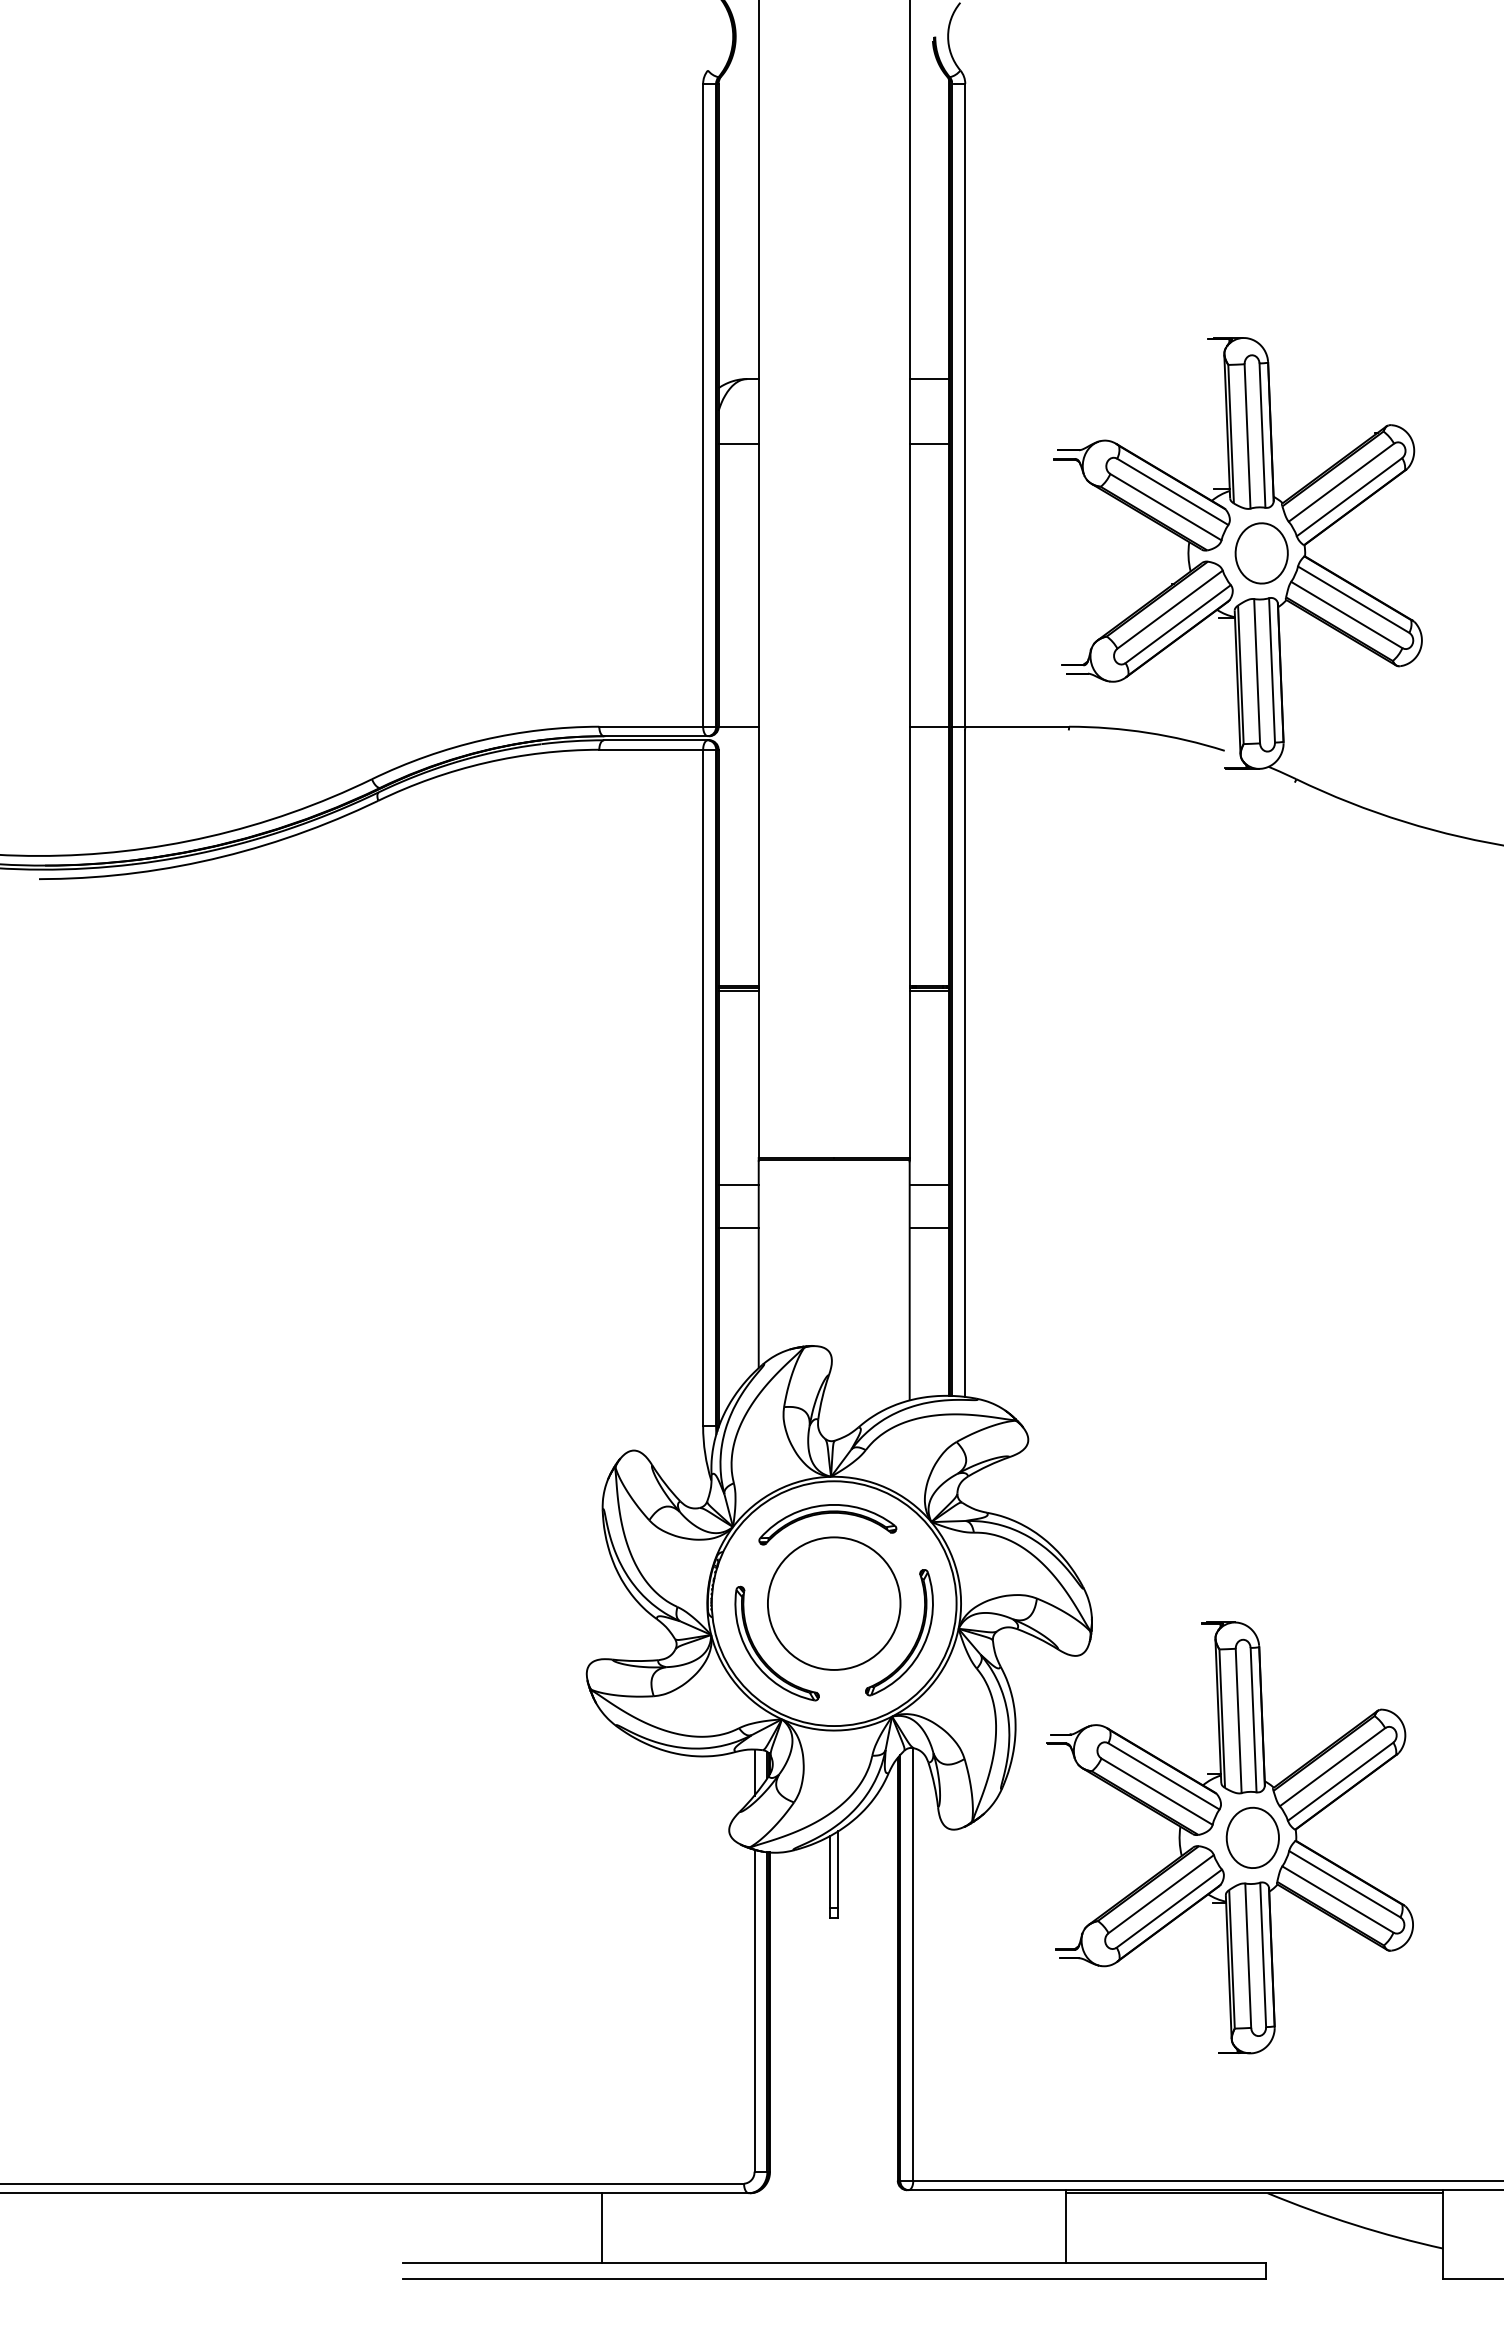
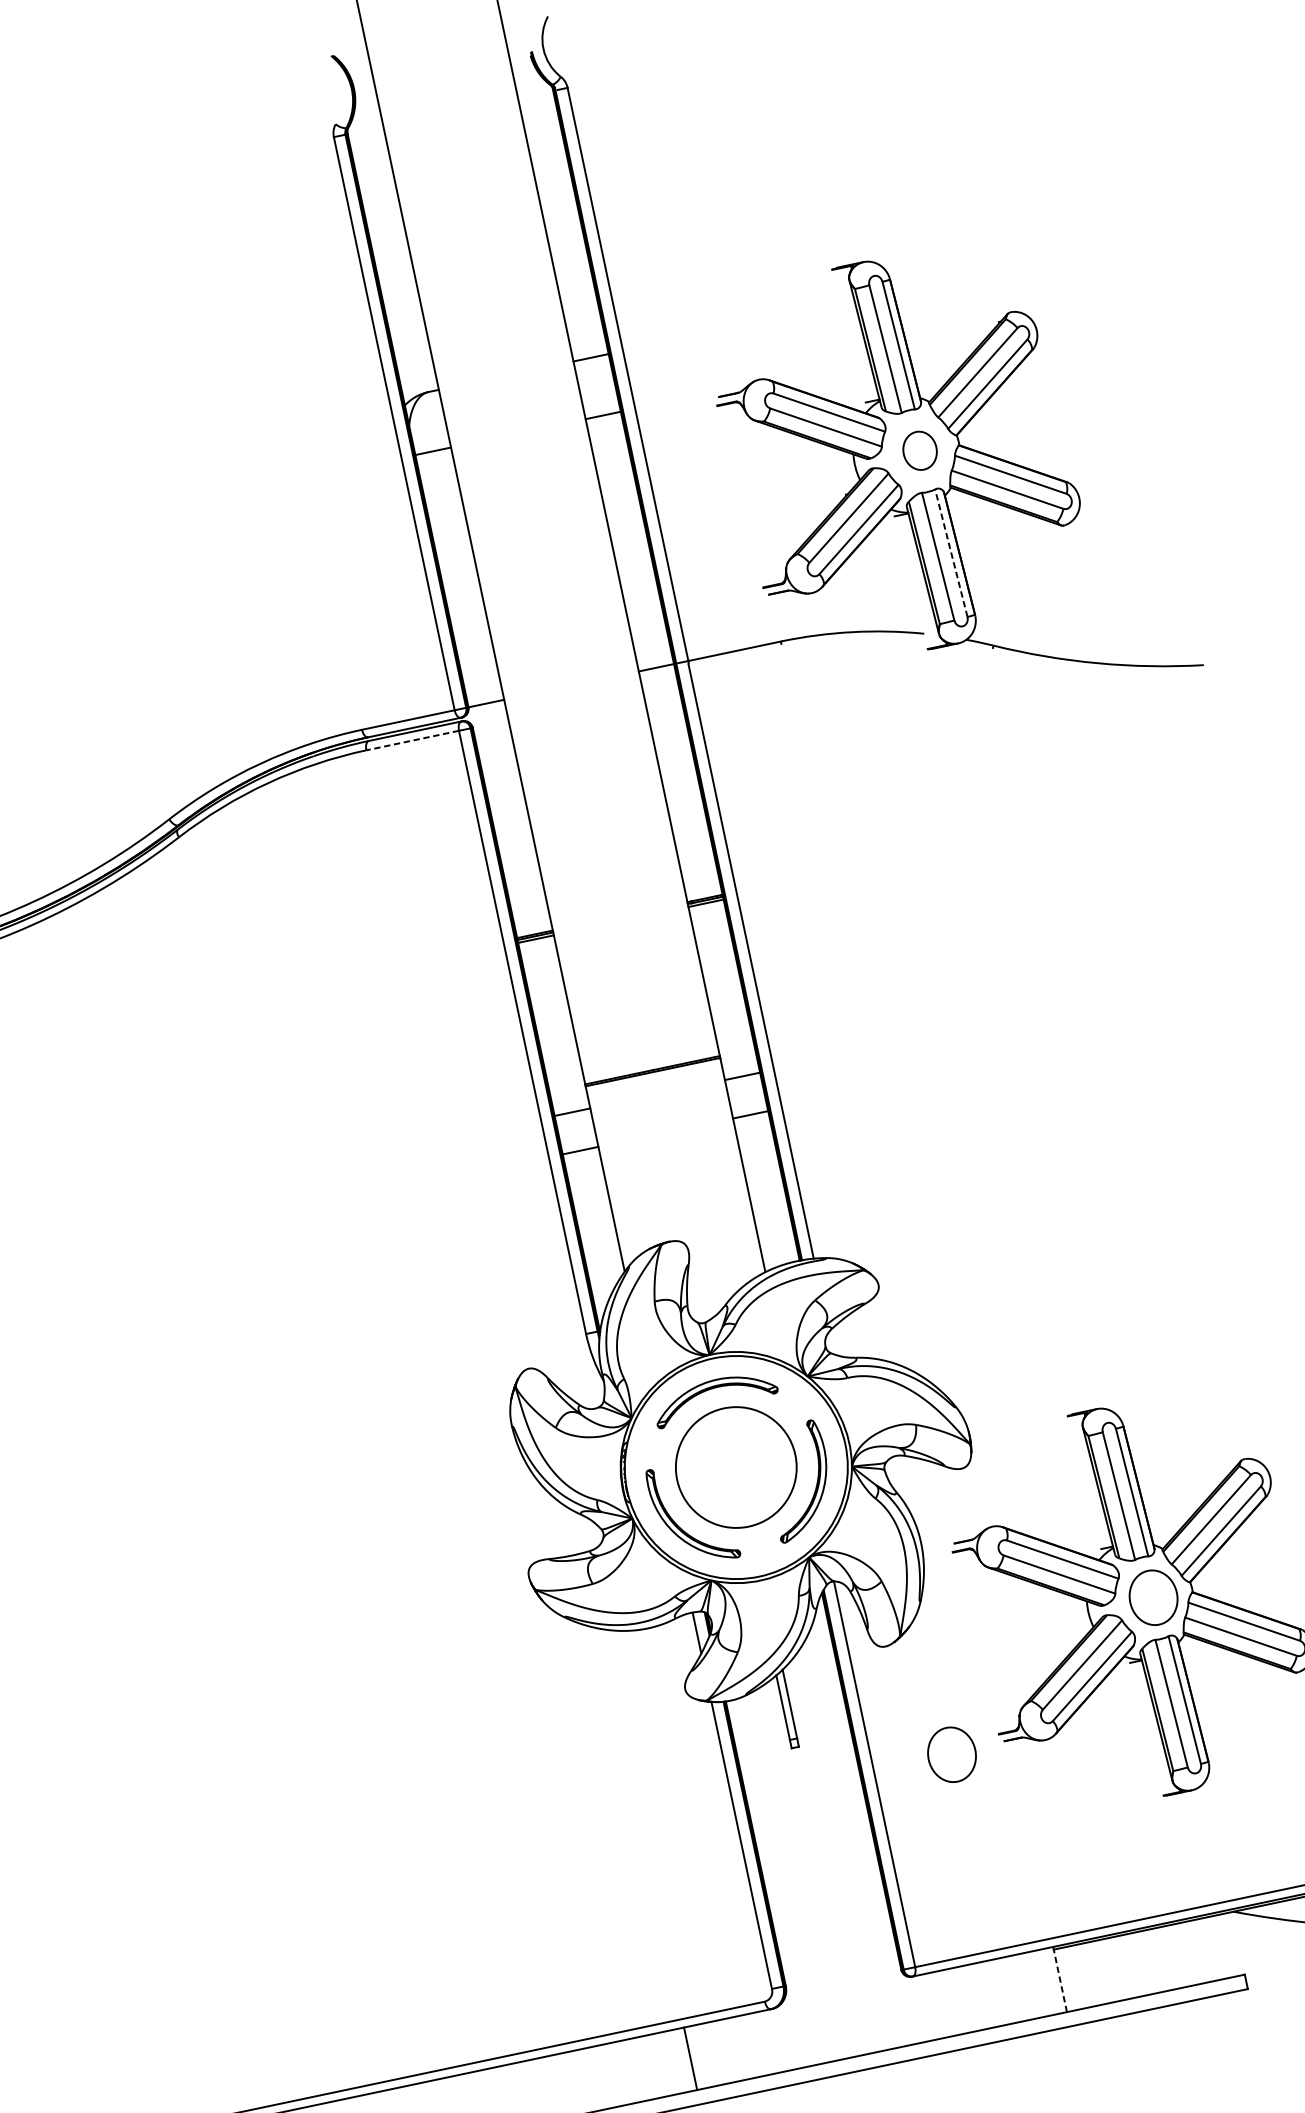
part: (1261, 553) -> (919, 450), size x0.7
line: (1272, 669) -> (951, 552), solid -> dashed
line: (651, 749) -> (412, 740), solid -> dashed
part: (1000, 1960) -> (951, 1754), added
line: (1066, 2226) -> (1060, 1979), solid -> dashed
line: (602, 2228) -> (690, 2058), moved

